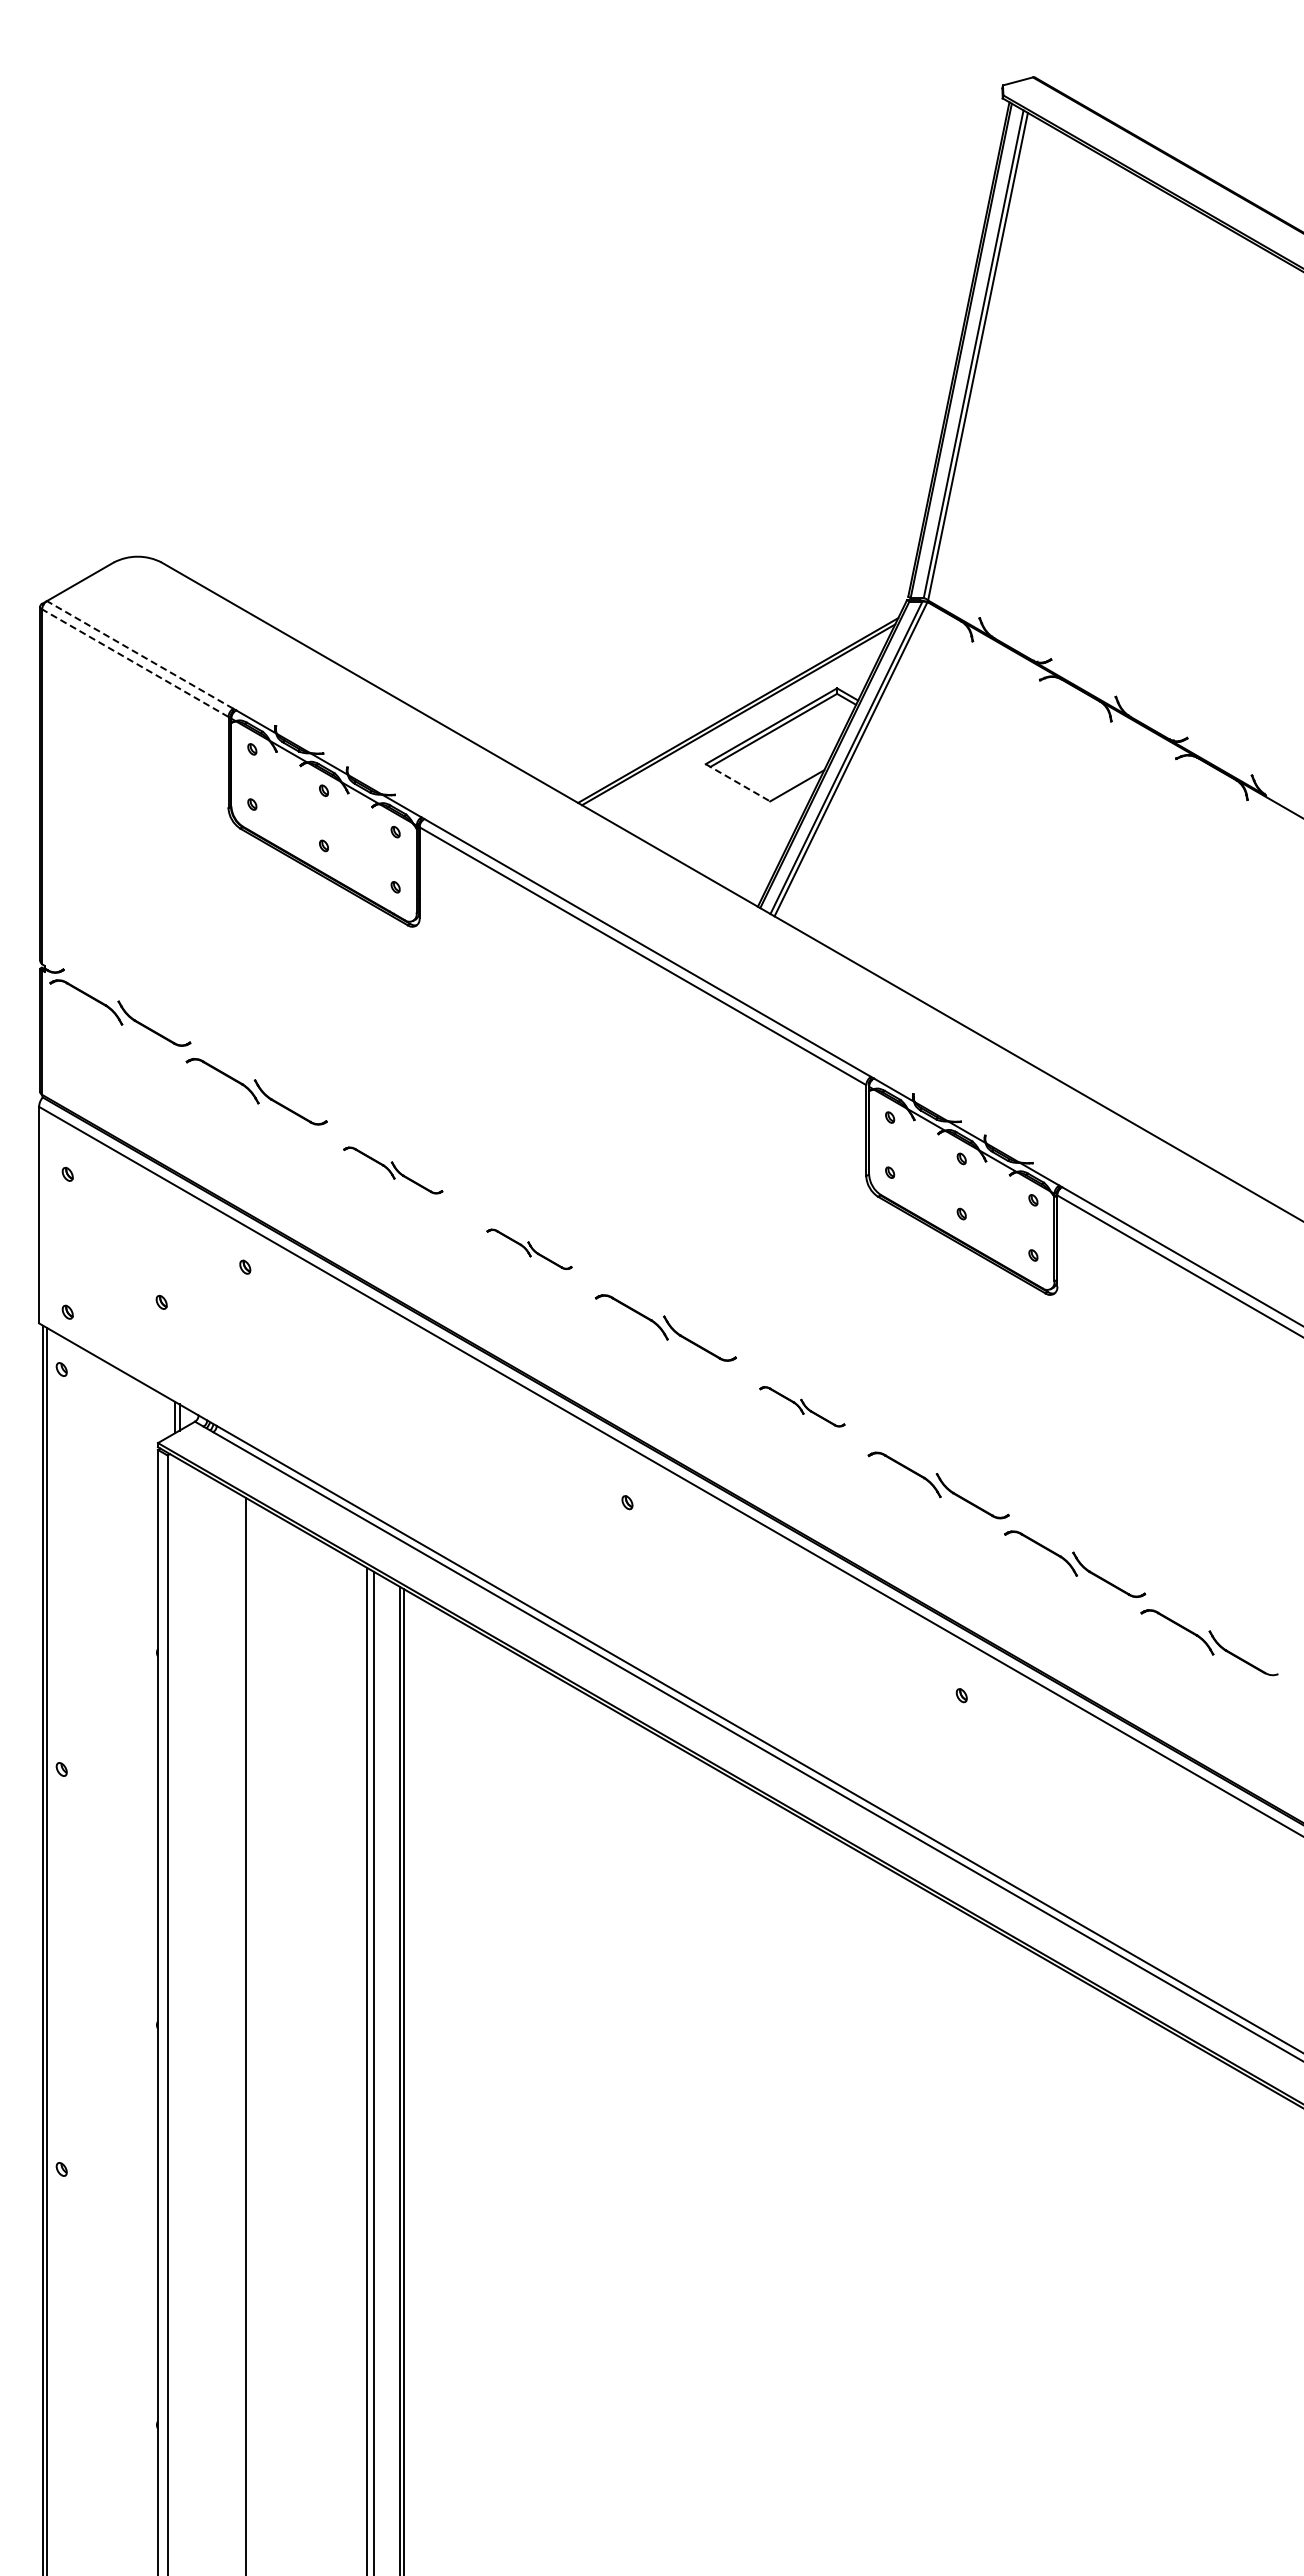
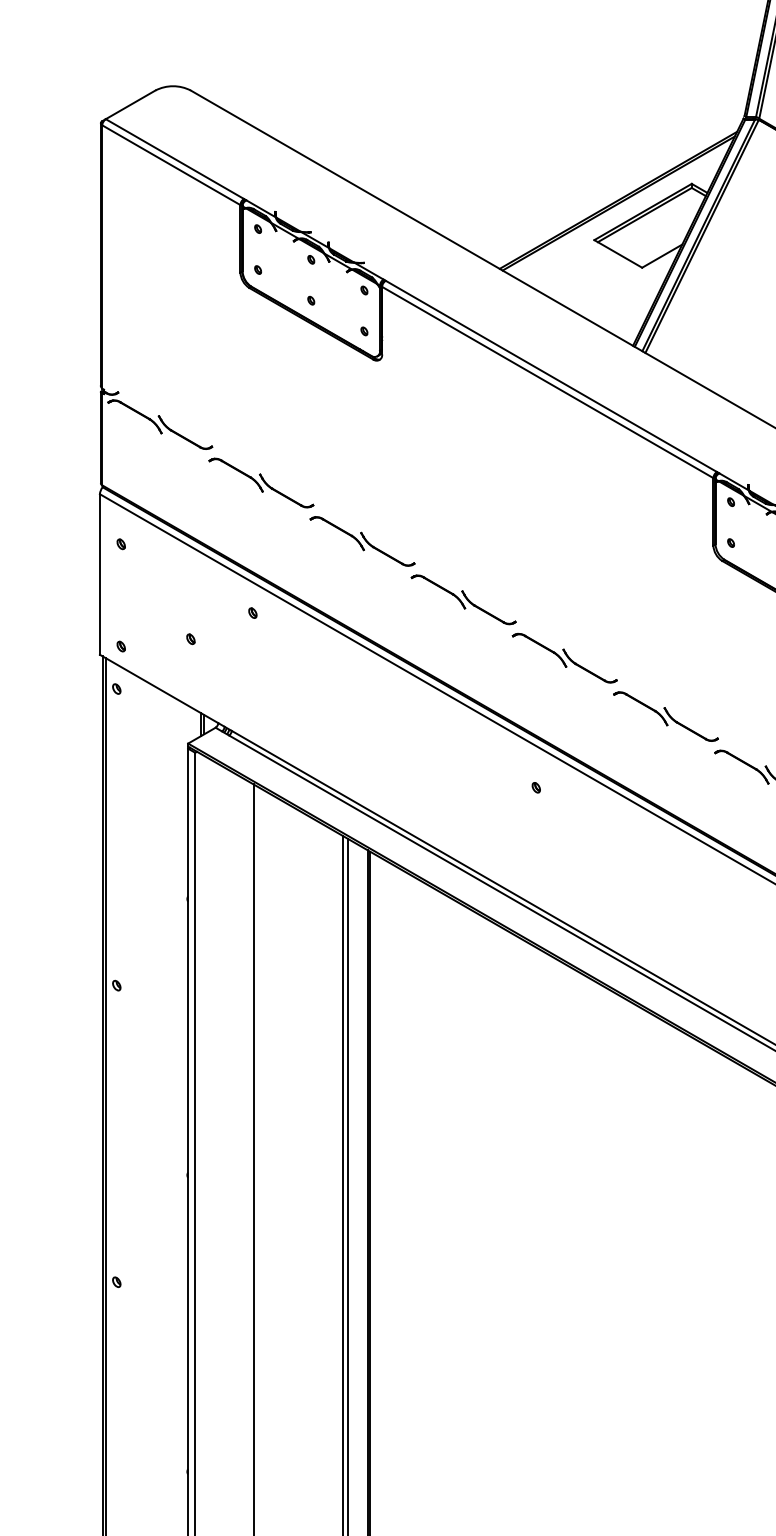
line: (140, 654) -> (175, 158), dashed -> solid
line: (135, 663) -> (171, 165), dashed -> solid
line: (738, 783) -> (618, 254), dashed -> solid
part: (393, 1170) -> (362, 541), size x1.43
part: (529, 1249) -> (463, 600), size x1.67
part: (802, 1406) -> (666, 716), size x1.67

